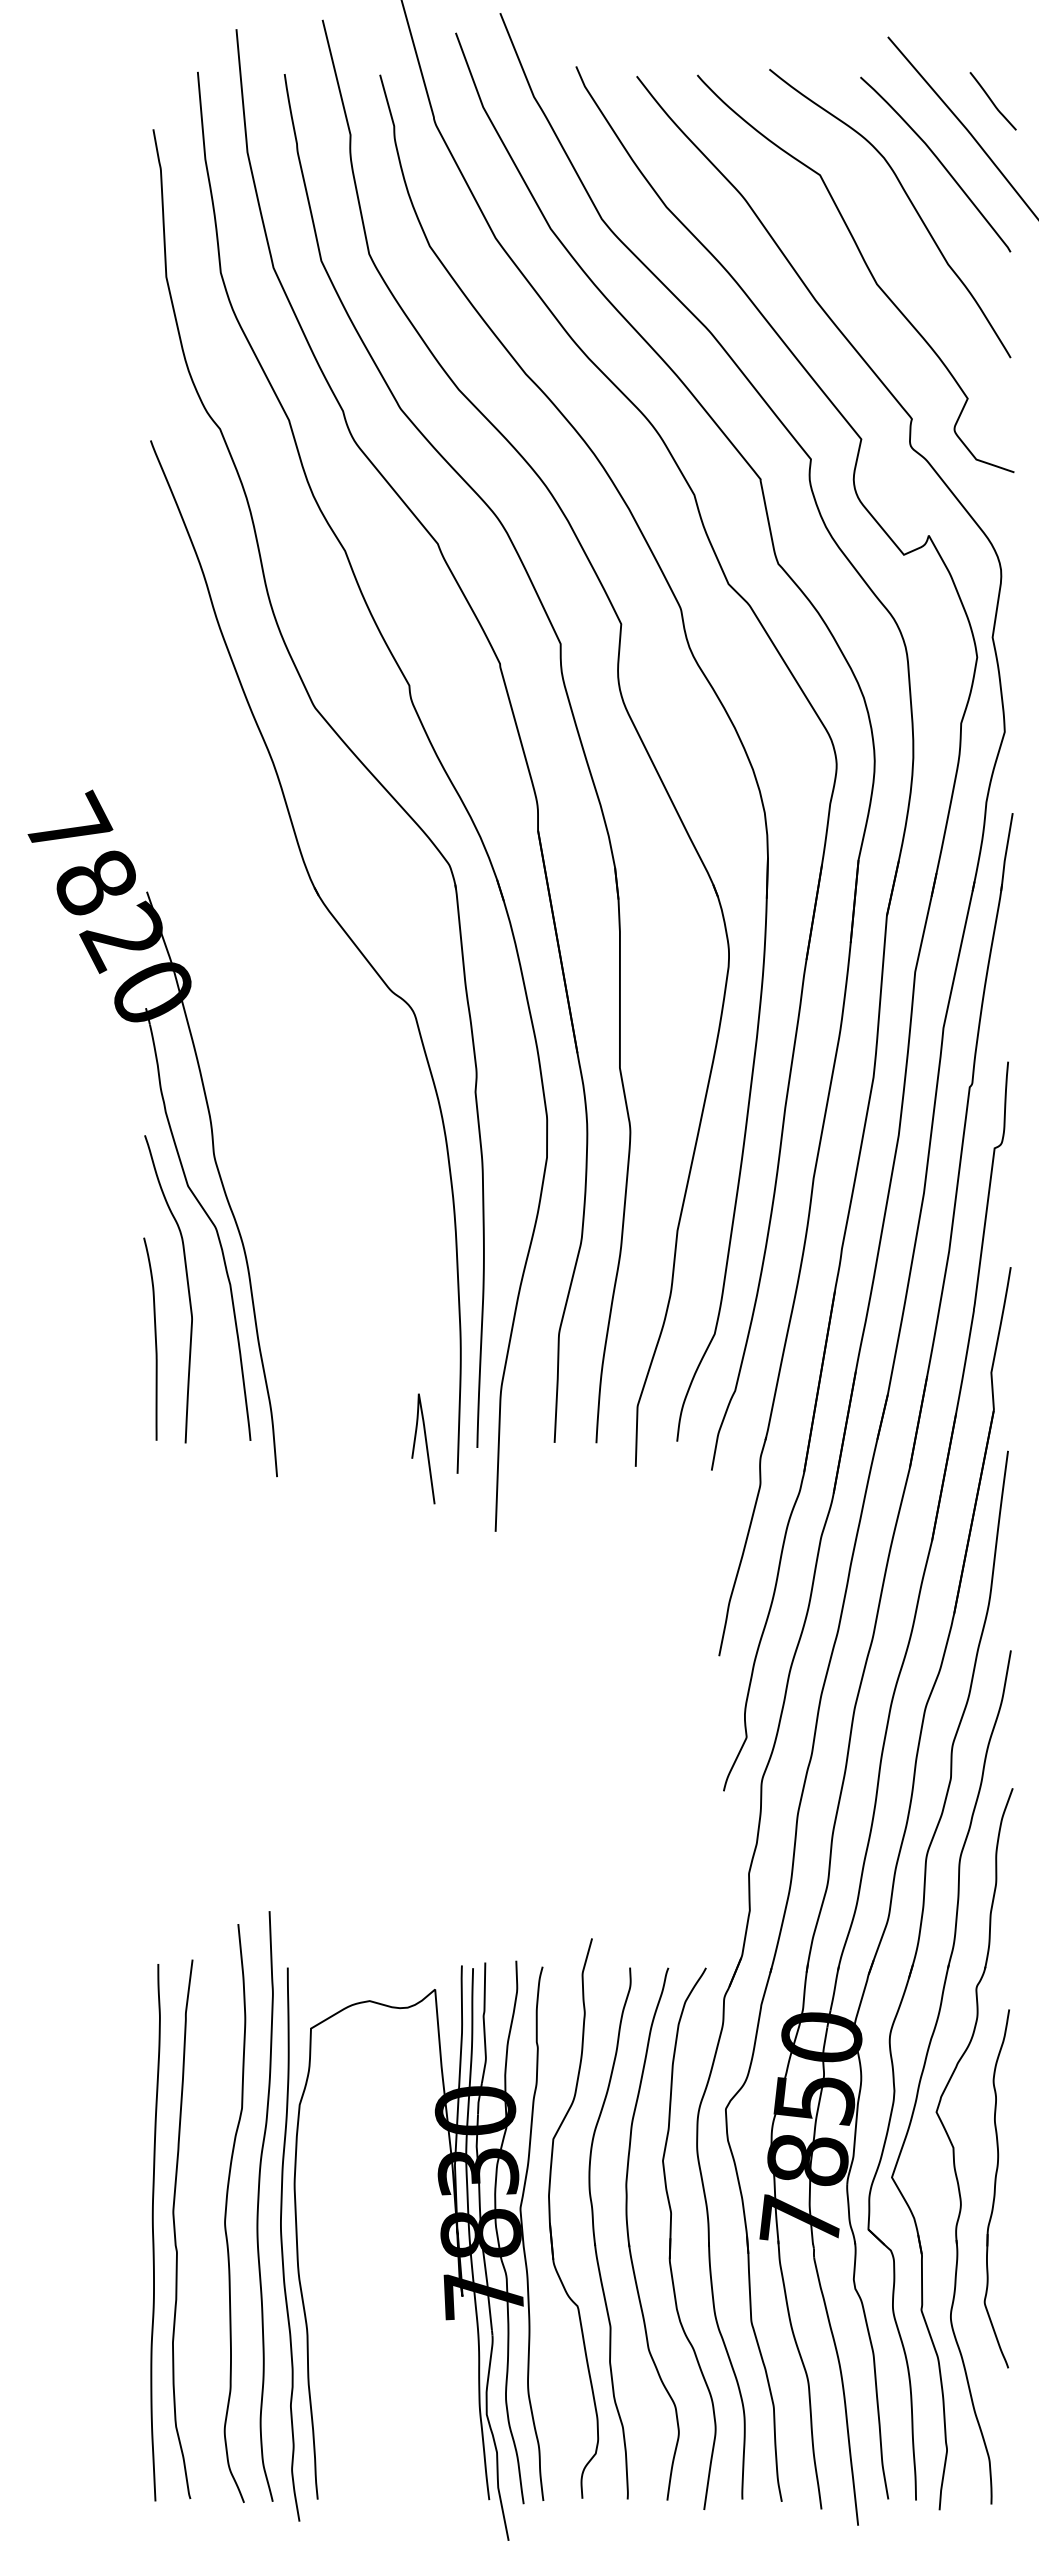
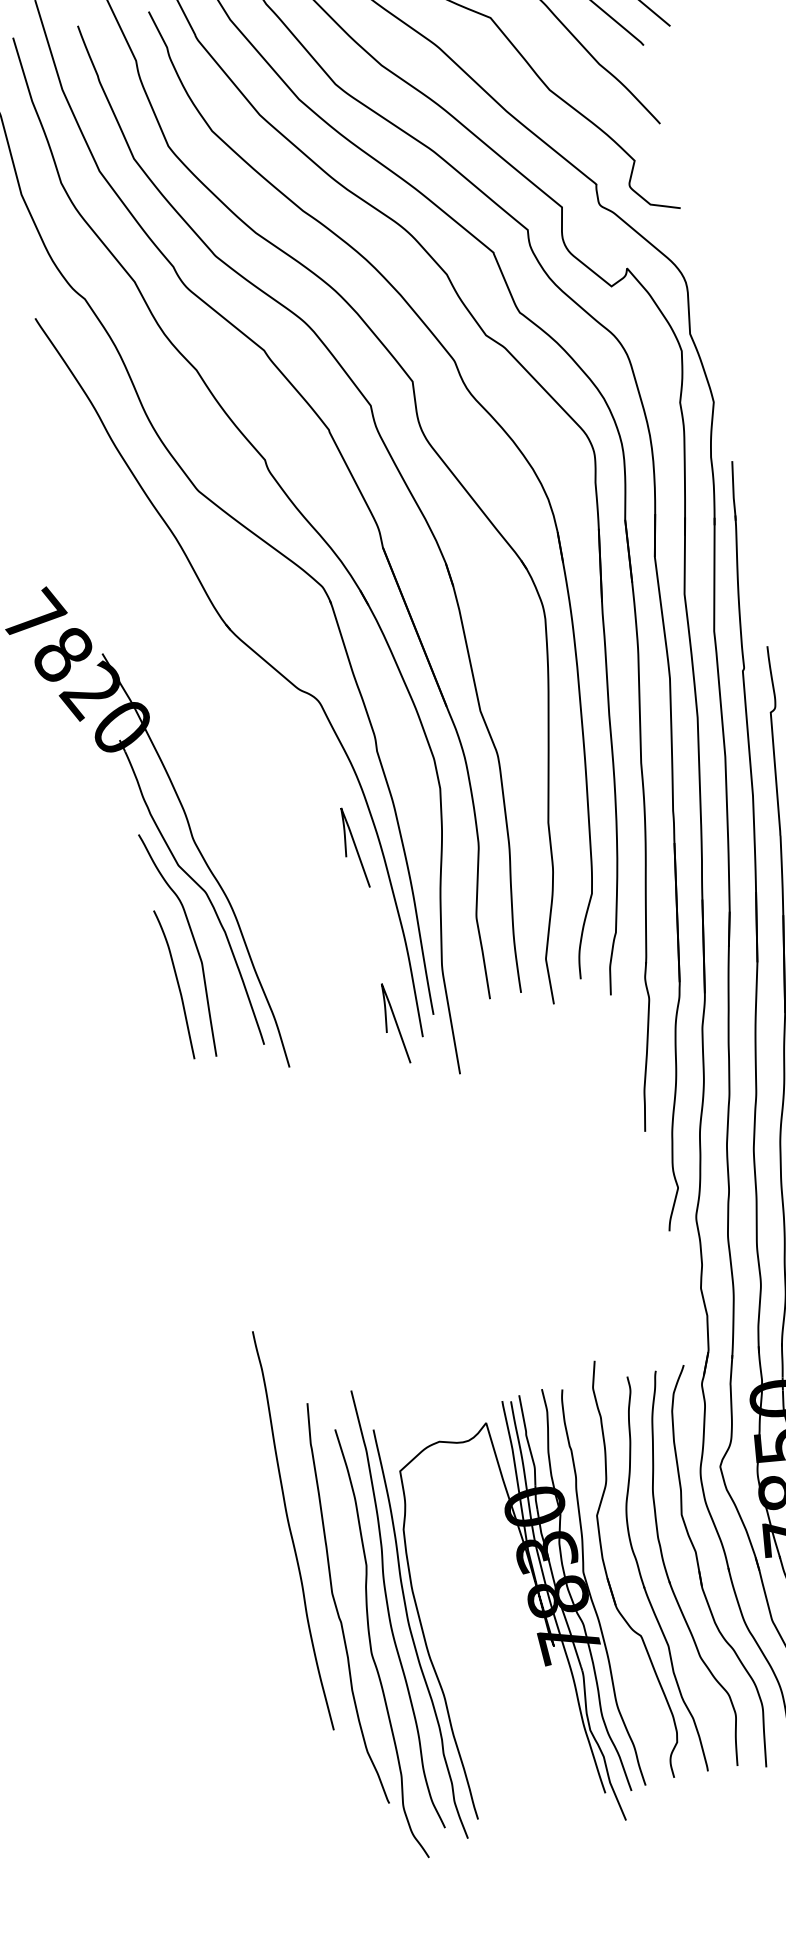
curve: (421, 1210) -> (355, 847), added
curve: (226, 2213) -> (371, 1645), moved
curve: (175, 2229) -> (336, 1605), moved
curve: (153, 2232) -> (290, 1531), moved

